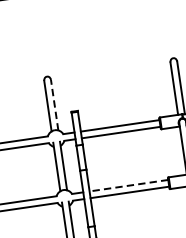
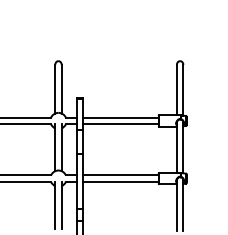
line: (54, 104) -> (61, 88), dashed -> solid
line: (128, 185) -> (120, 175), dashed -> solid

